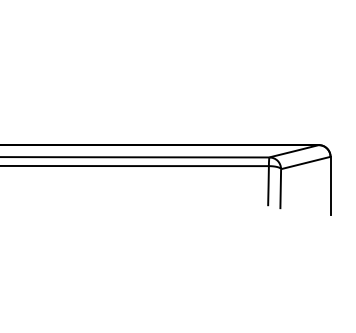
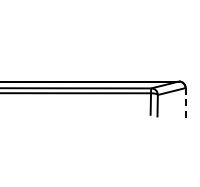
line: (330, 187) -> (185, 105), solid -> dashed

